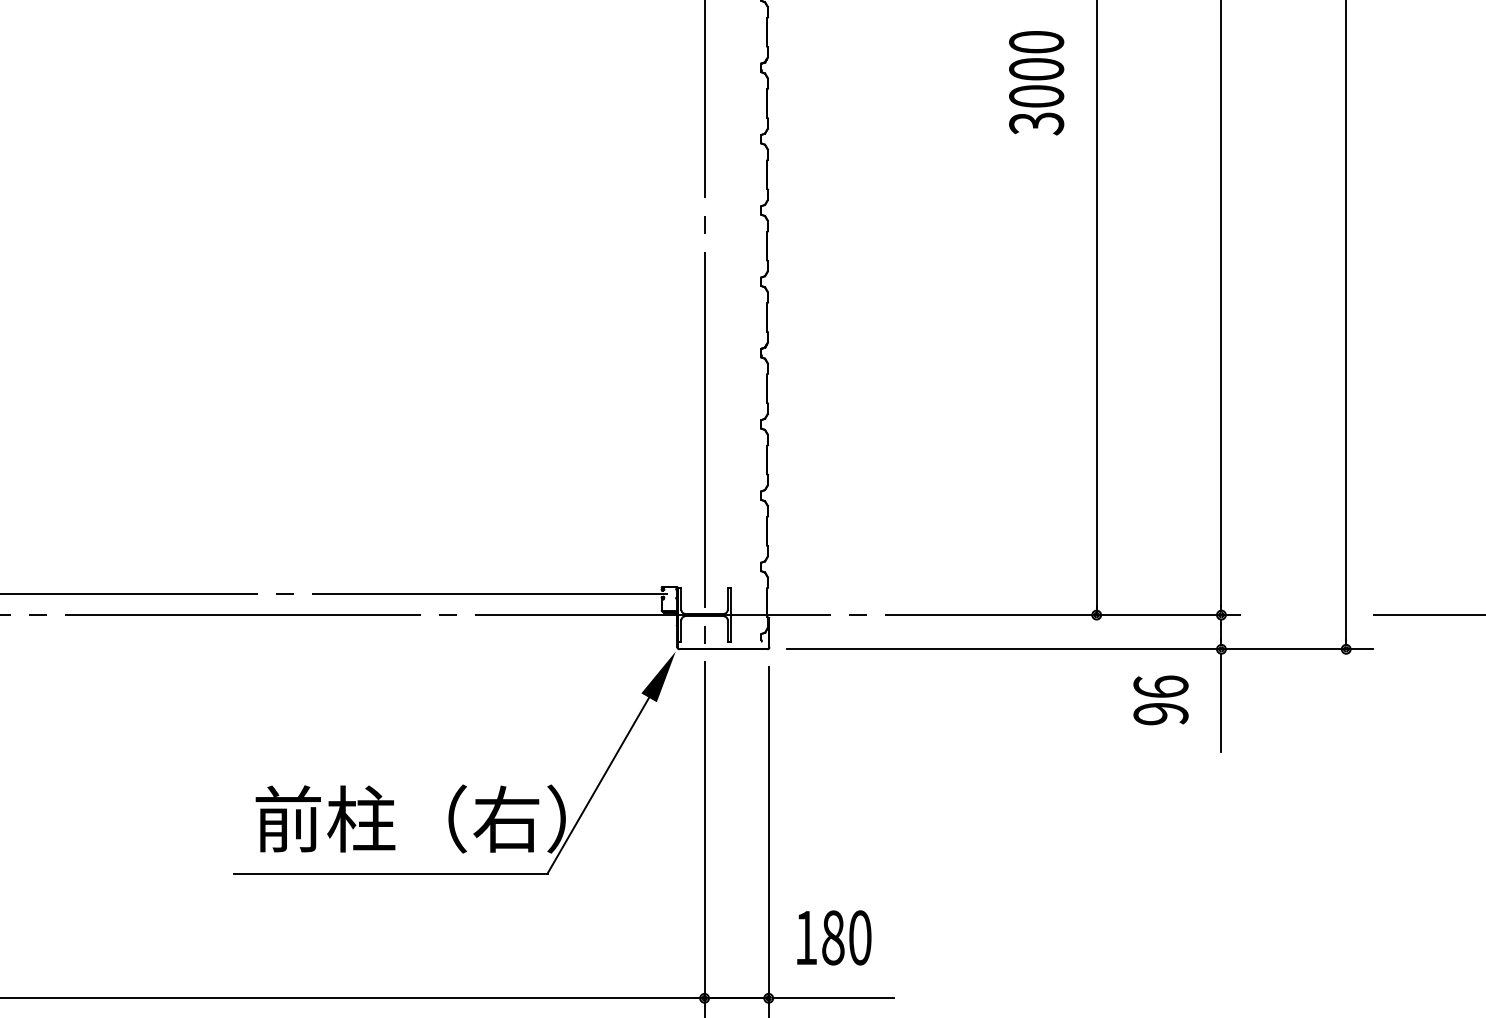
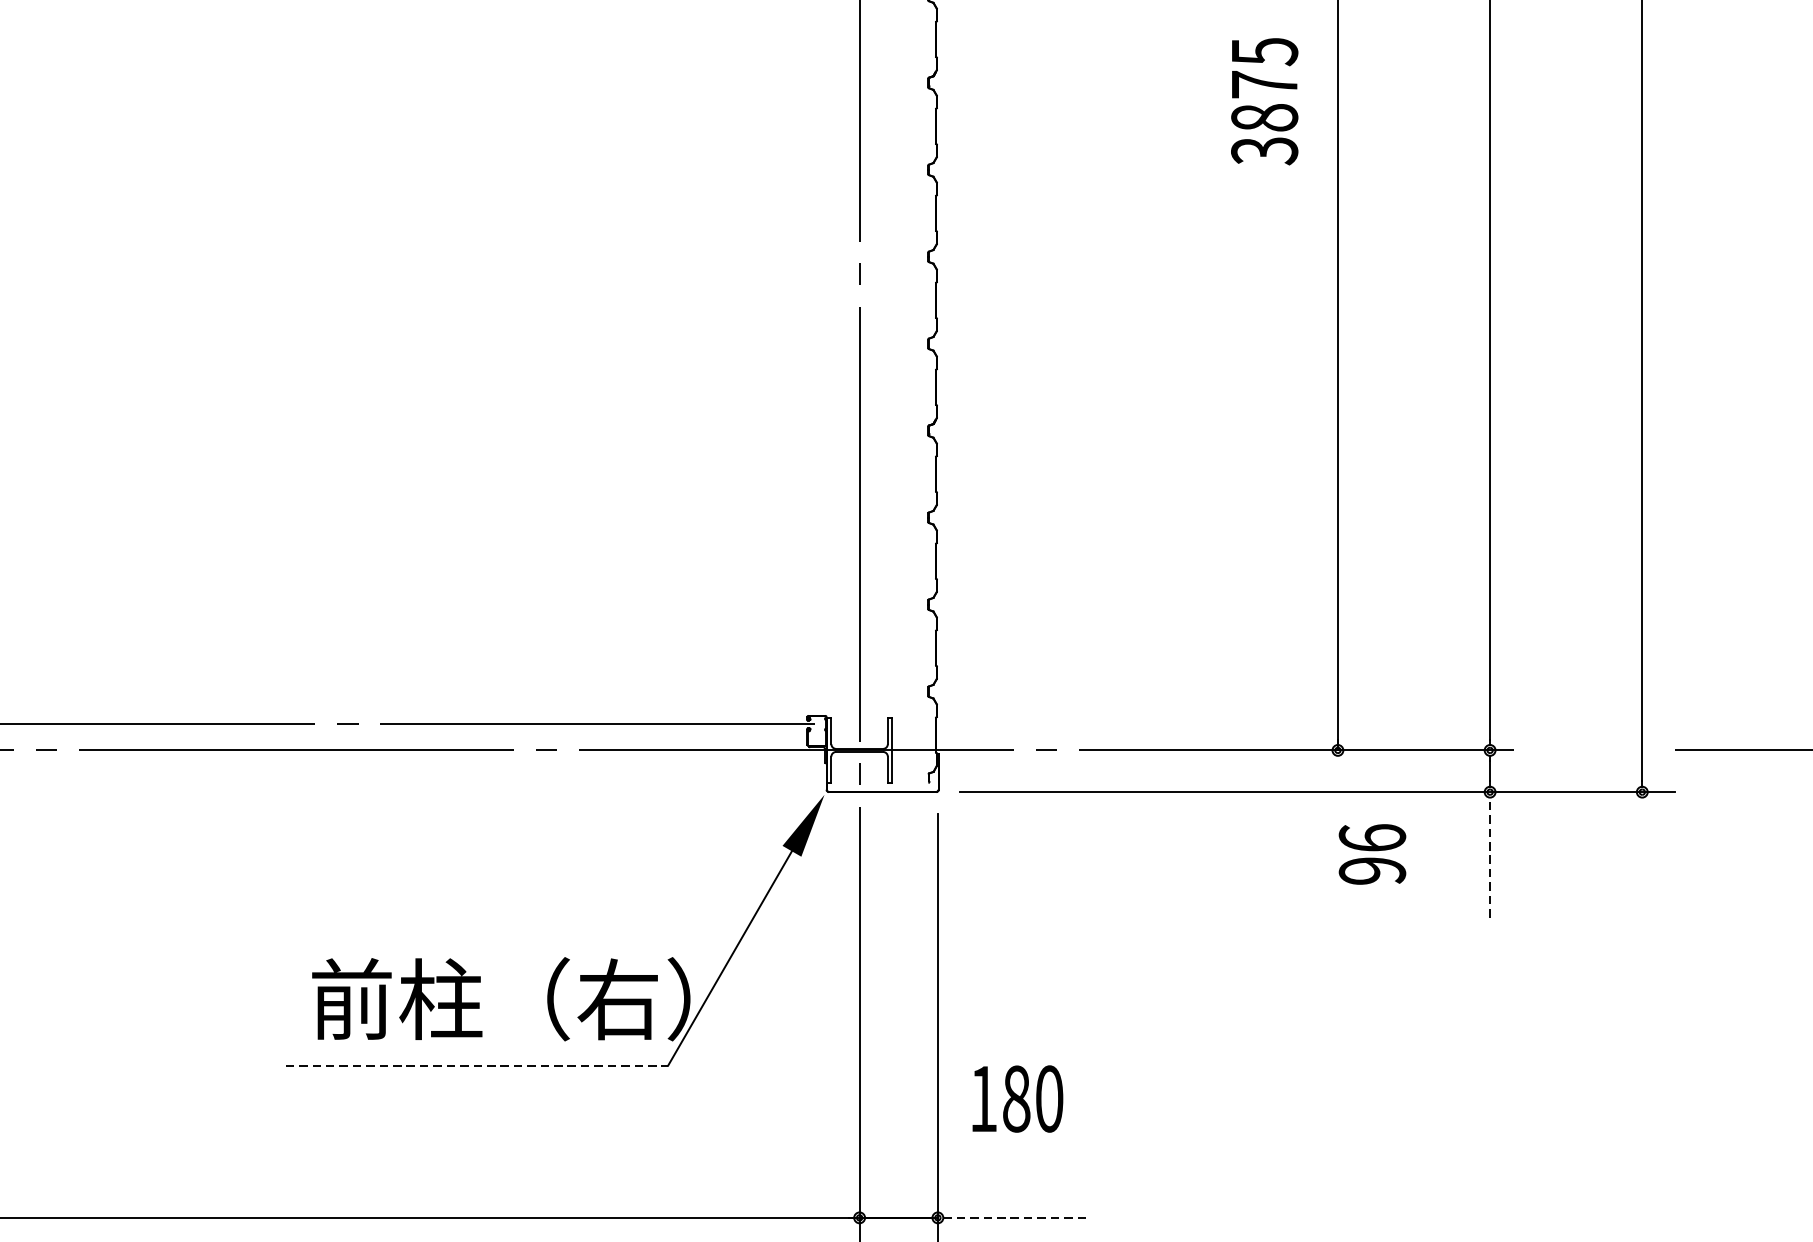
text: (1036, 69) -> (1264, 84), 3000 -> 3875
text: (1160, 700) -> (1371, 854), moved
line: (1221, 702) -> (1490, 857), solid -> dashed
line: (390, 873) -> (476, 1065), solid -> dashed
text: (834, 937) -> (1018, 1098), moved
line: (833, 998) -> (1016, 1218), solid -> dashed

